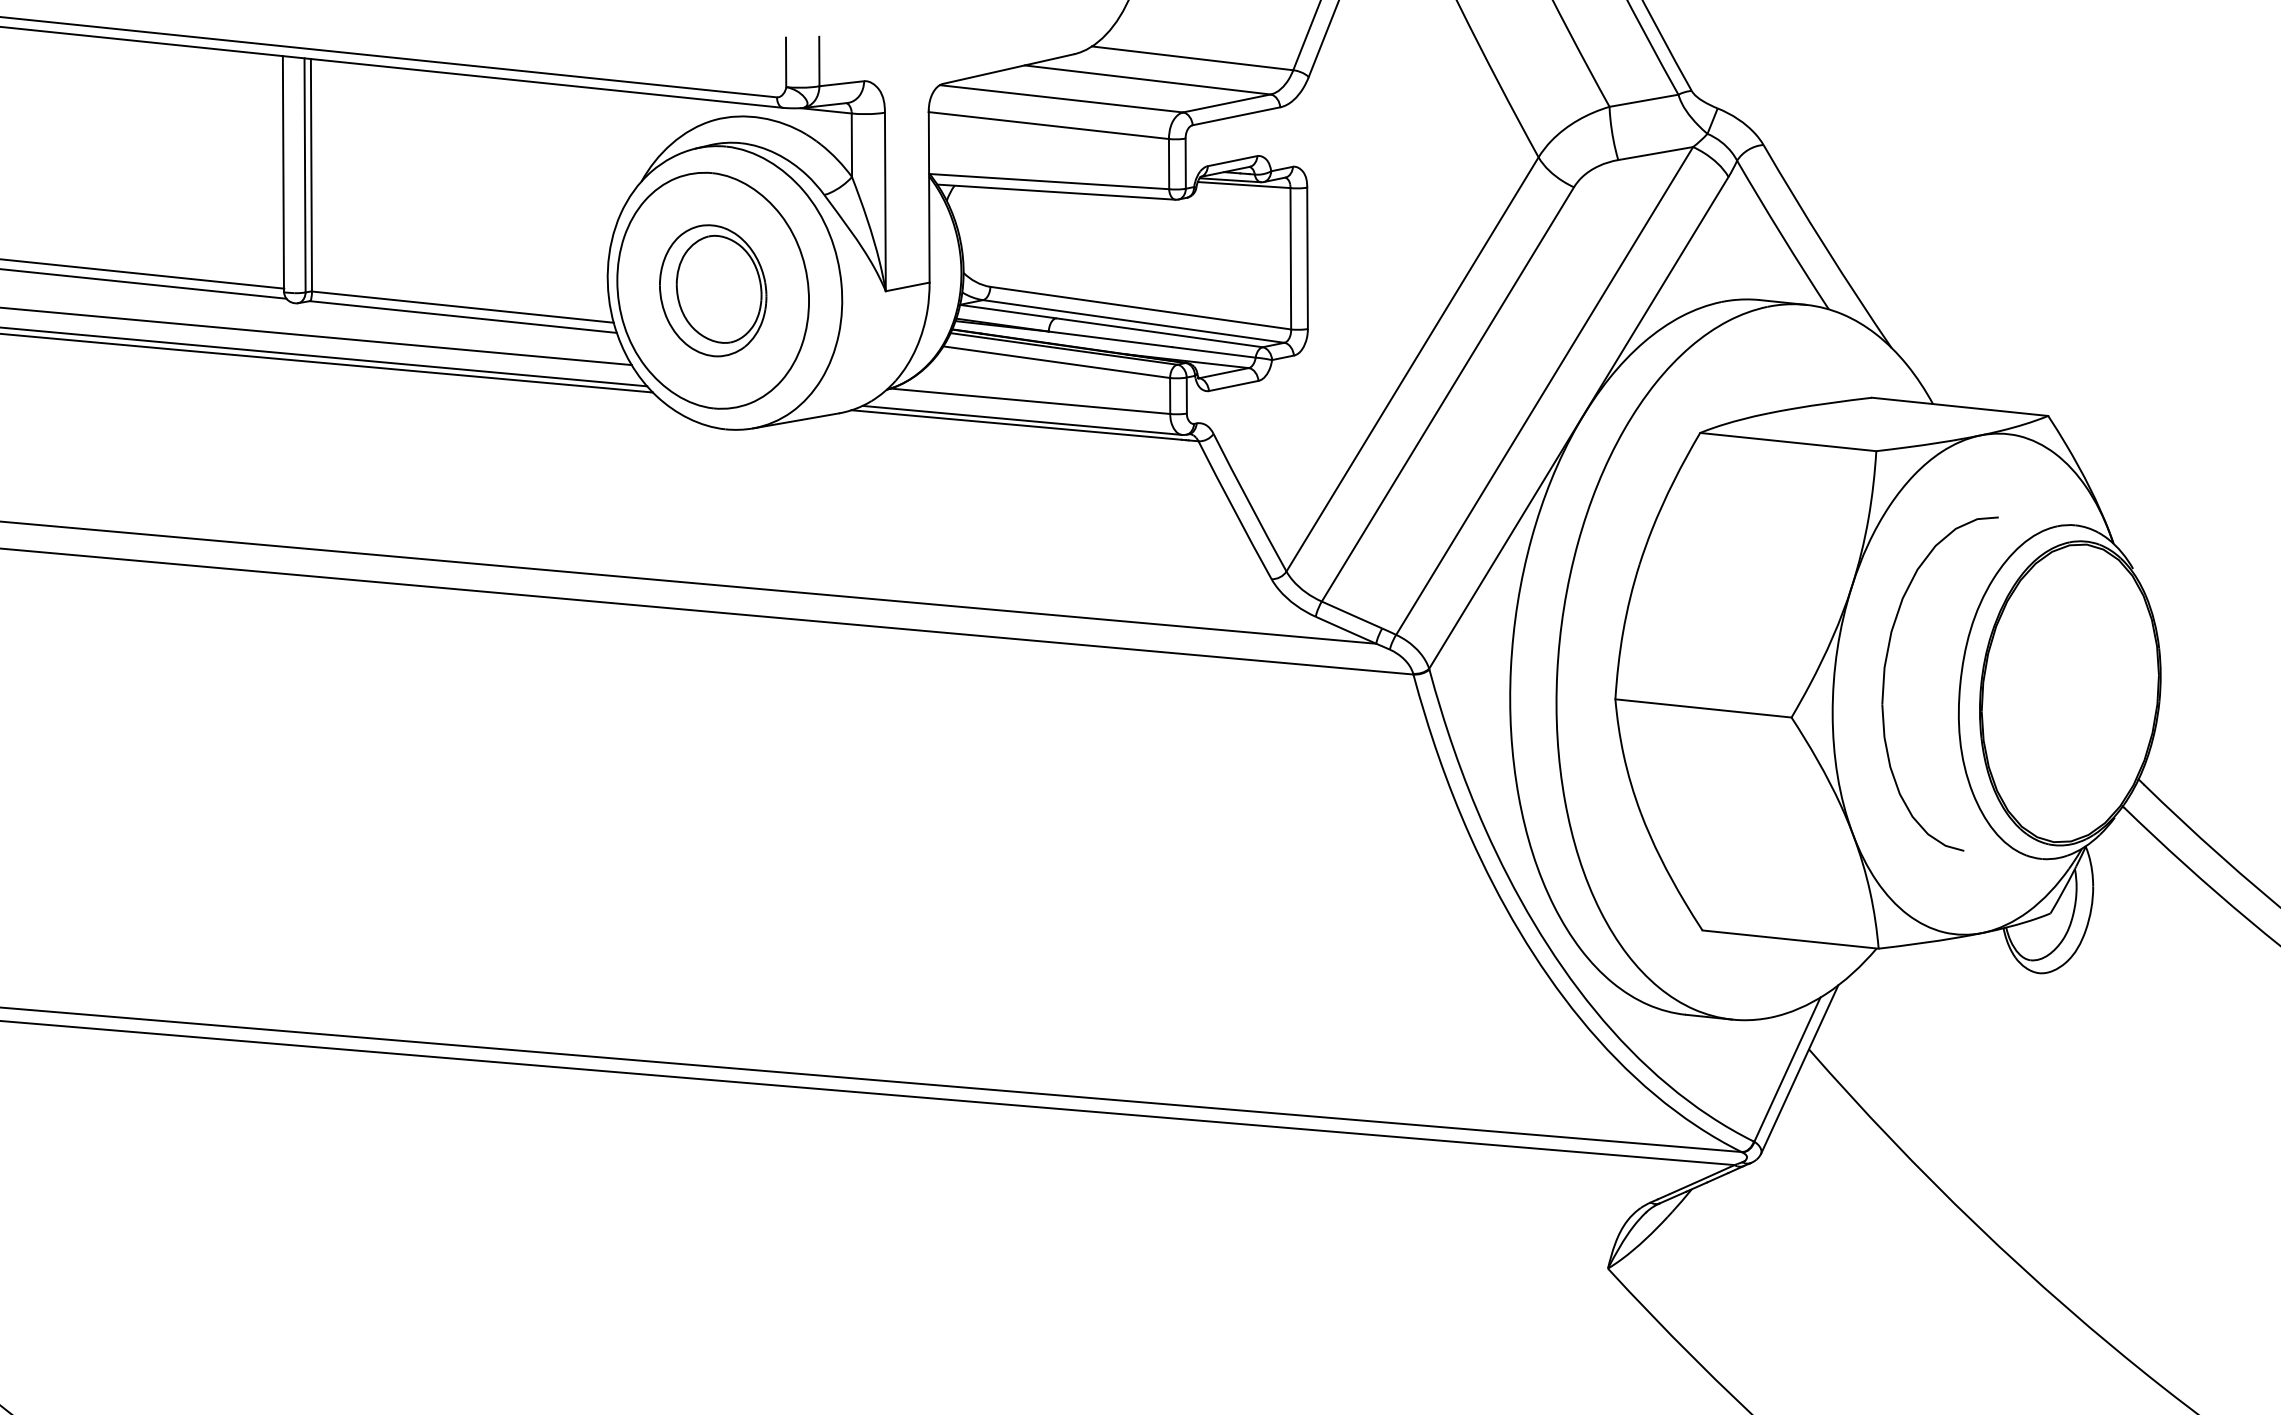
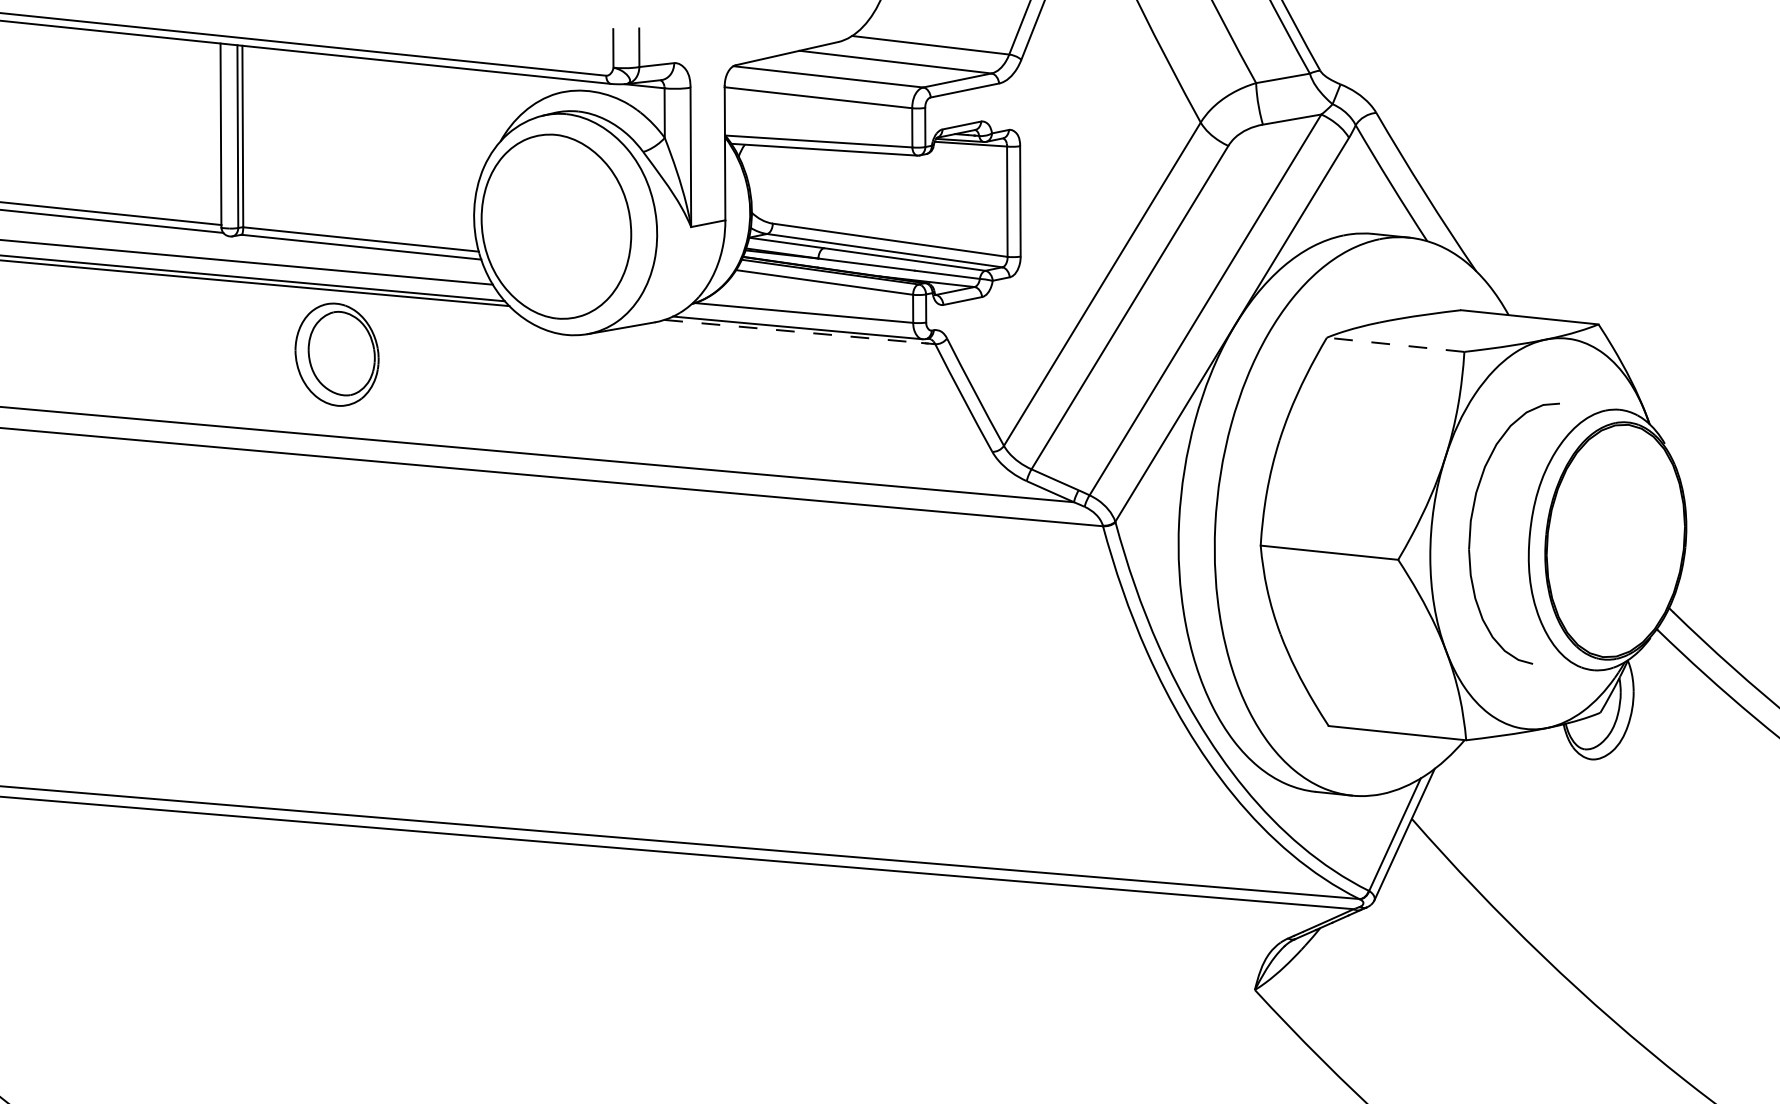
part: (713, 290) -> (337, 354), moved
line: (1016, 425) -> (793, 331), solid -> dashed
line: (1788, 442) -> (1395, 345), solid -> dashed

